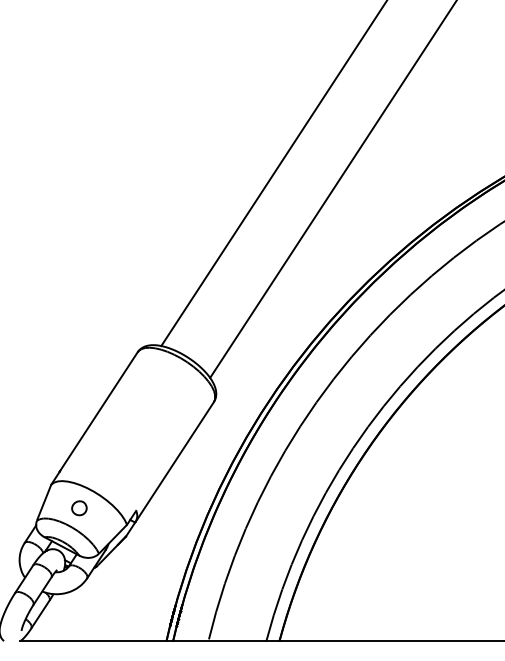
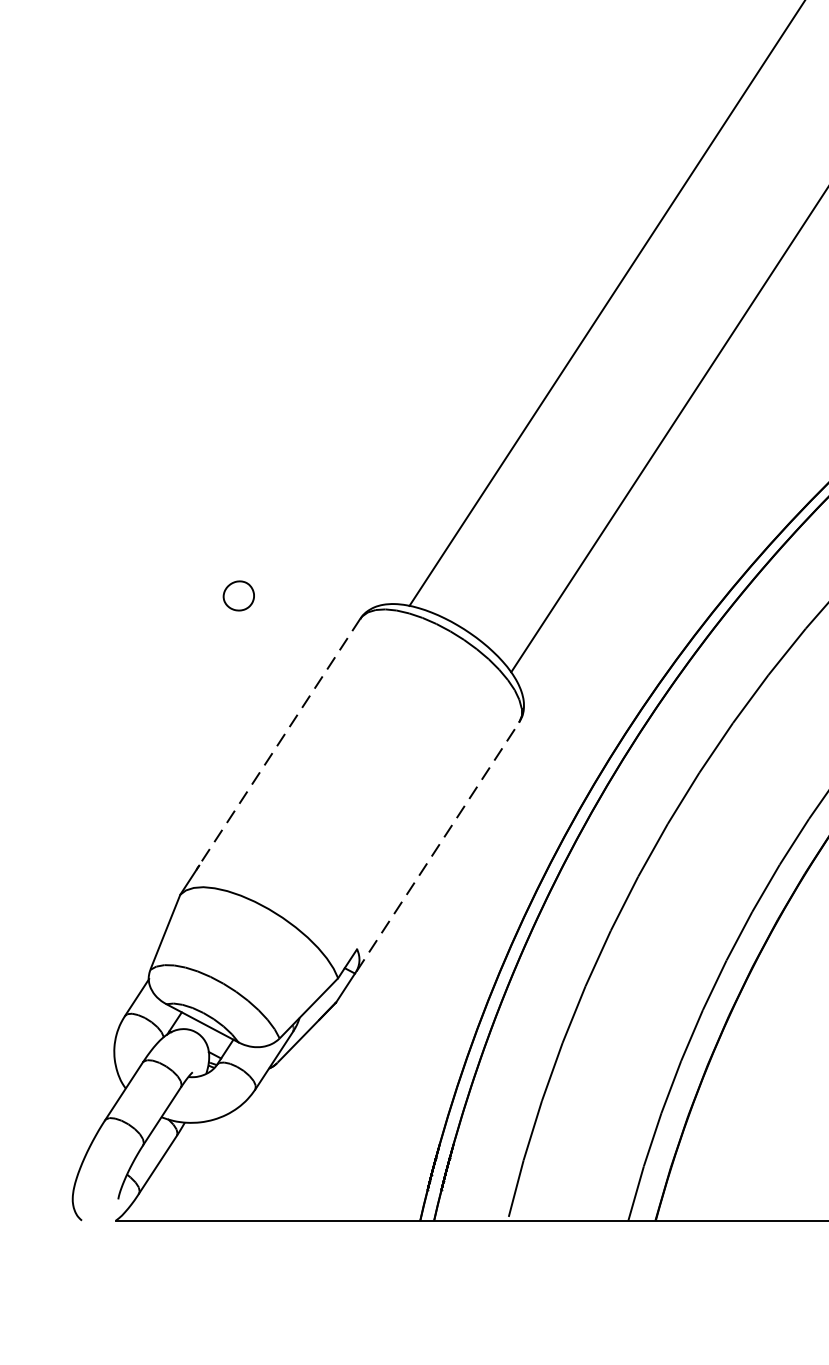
line: (98, 412) -> (278, 744), solid -> dashed
line: (175, 461) -> (439, 846), solid -> dashed
part: (79, 508) -> (239, 596), moved

